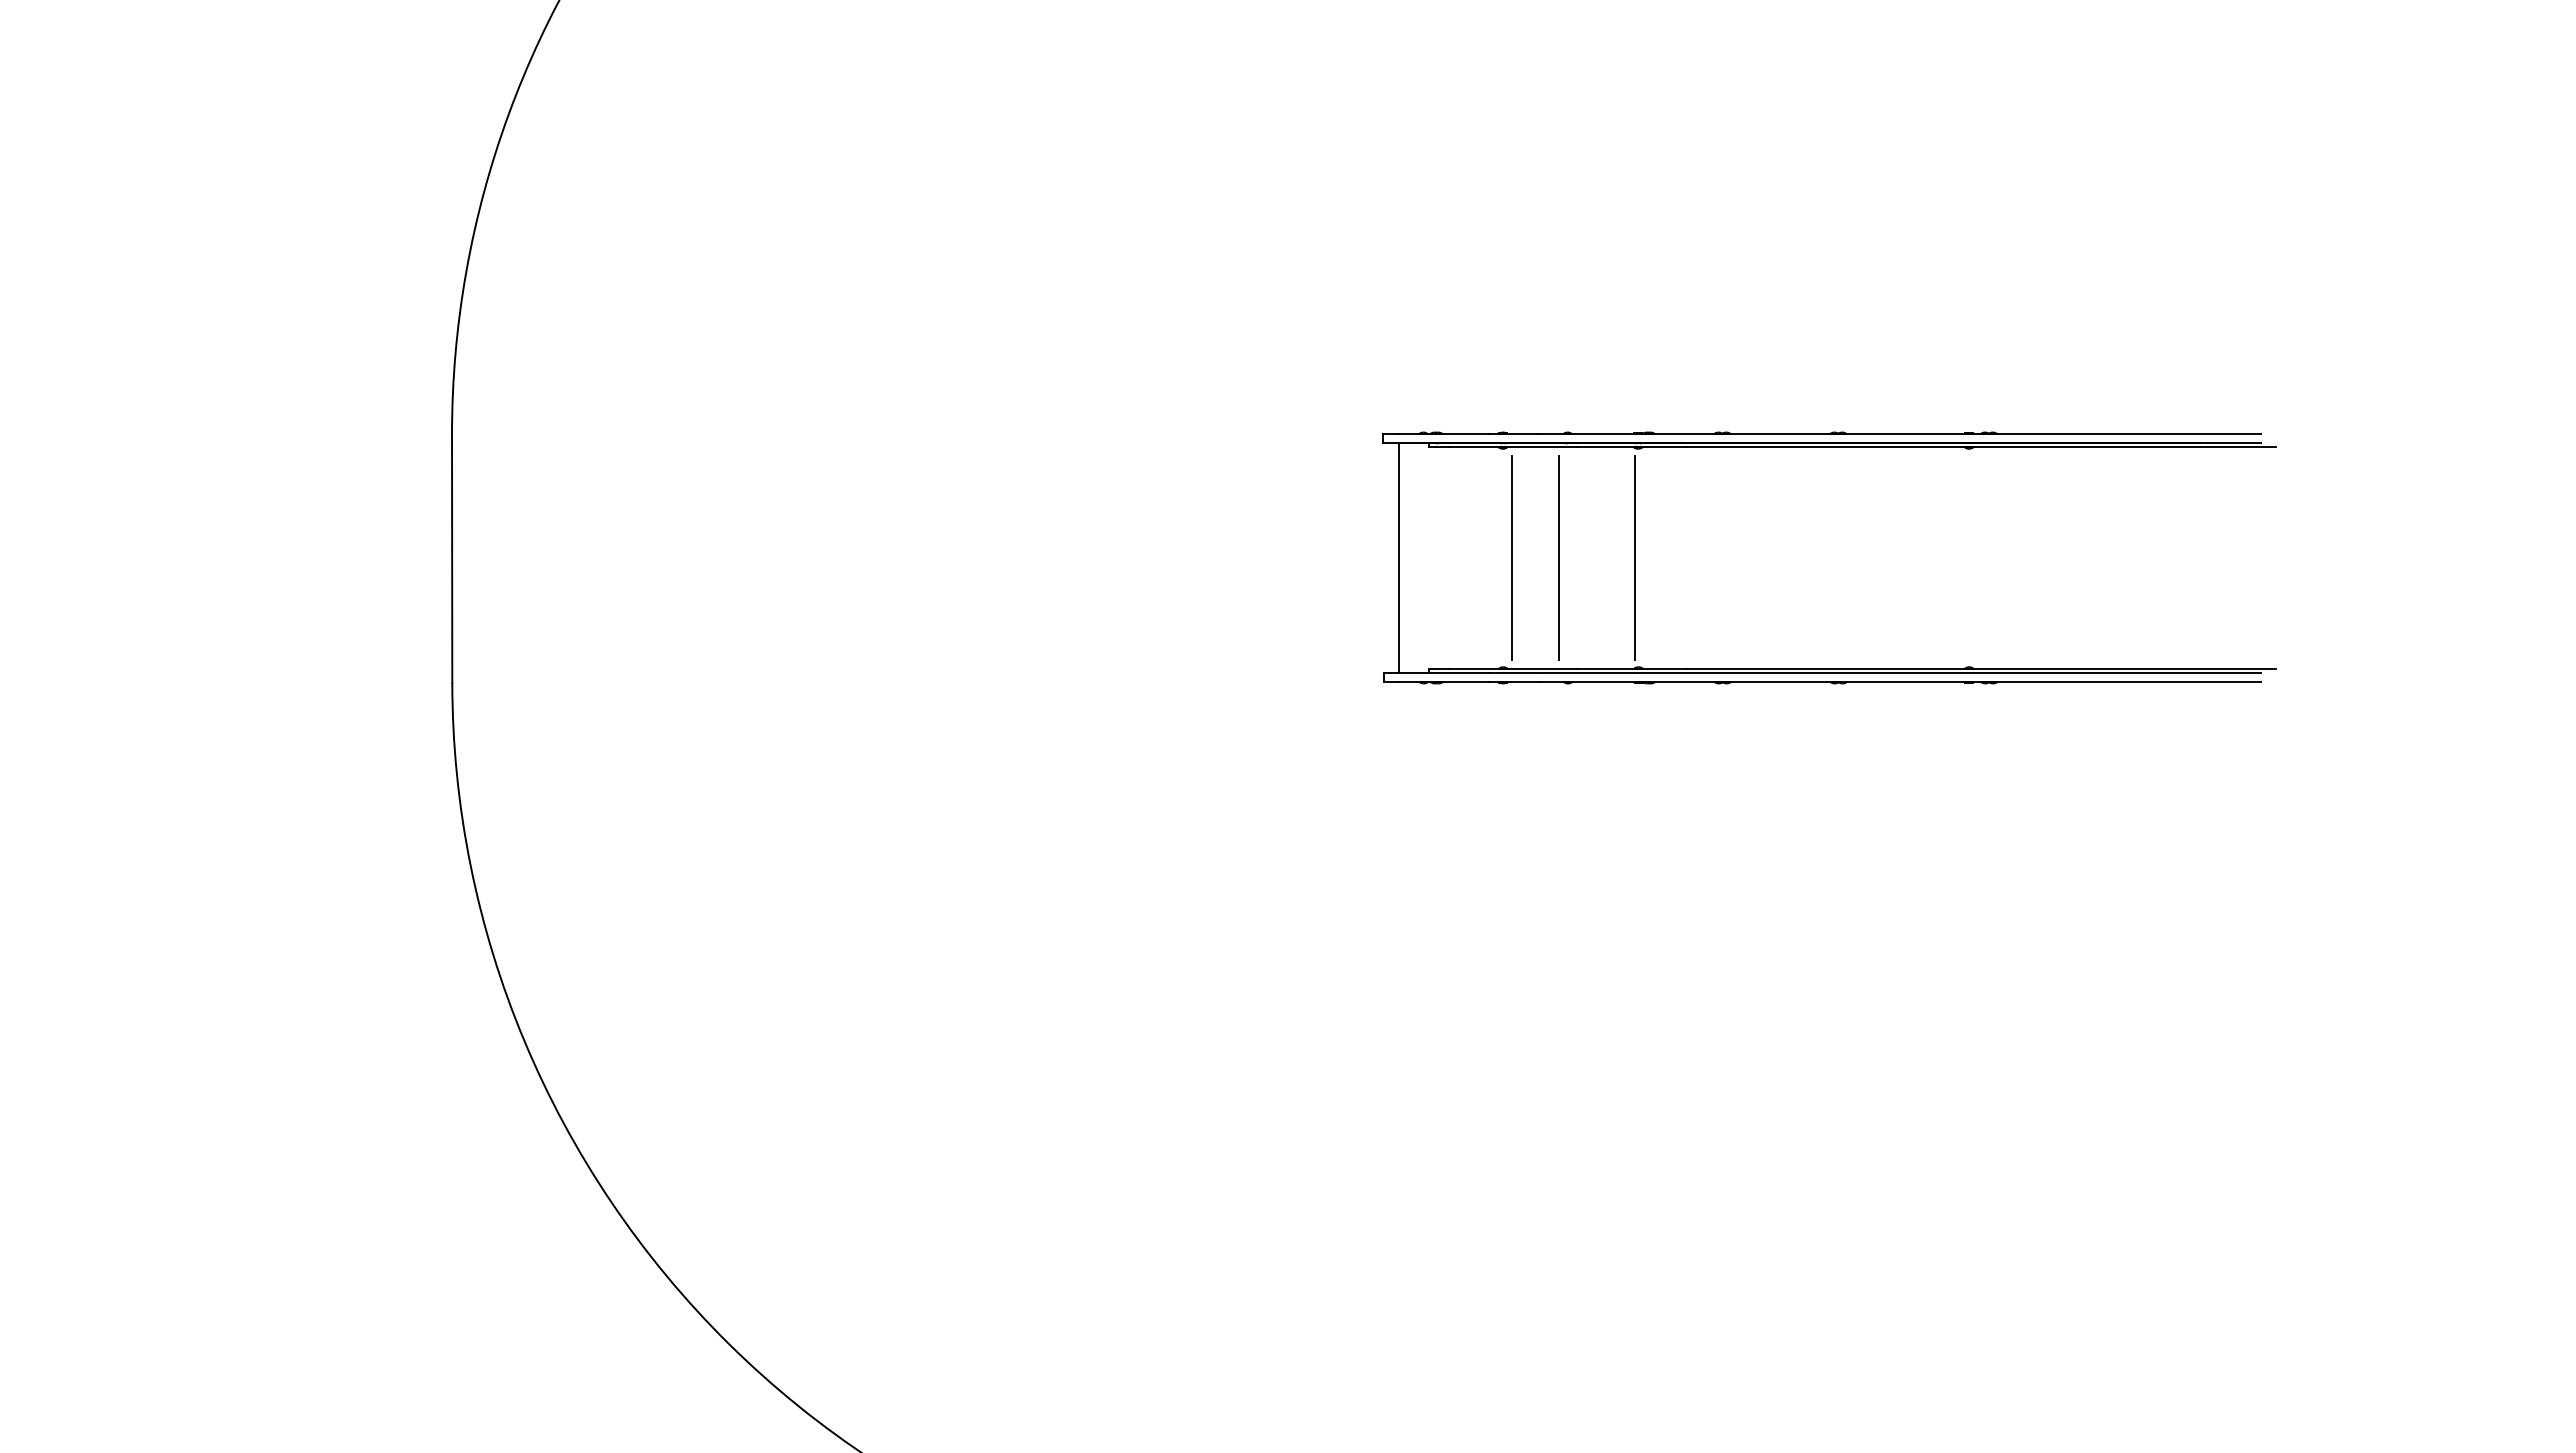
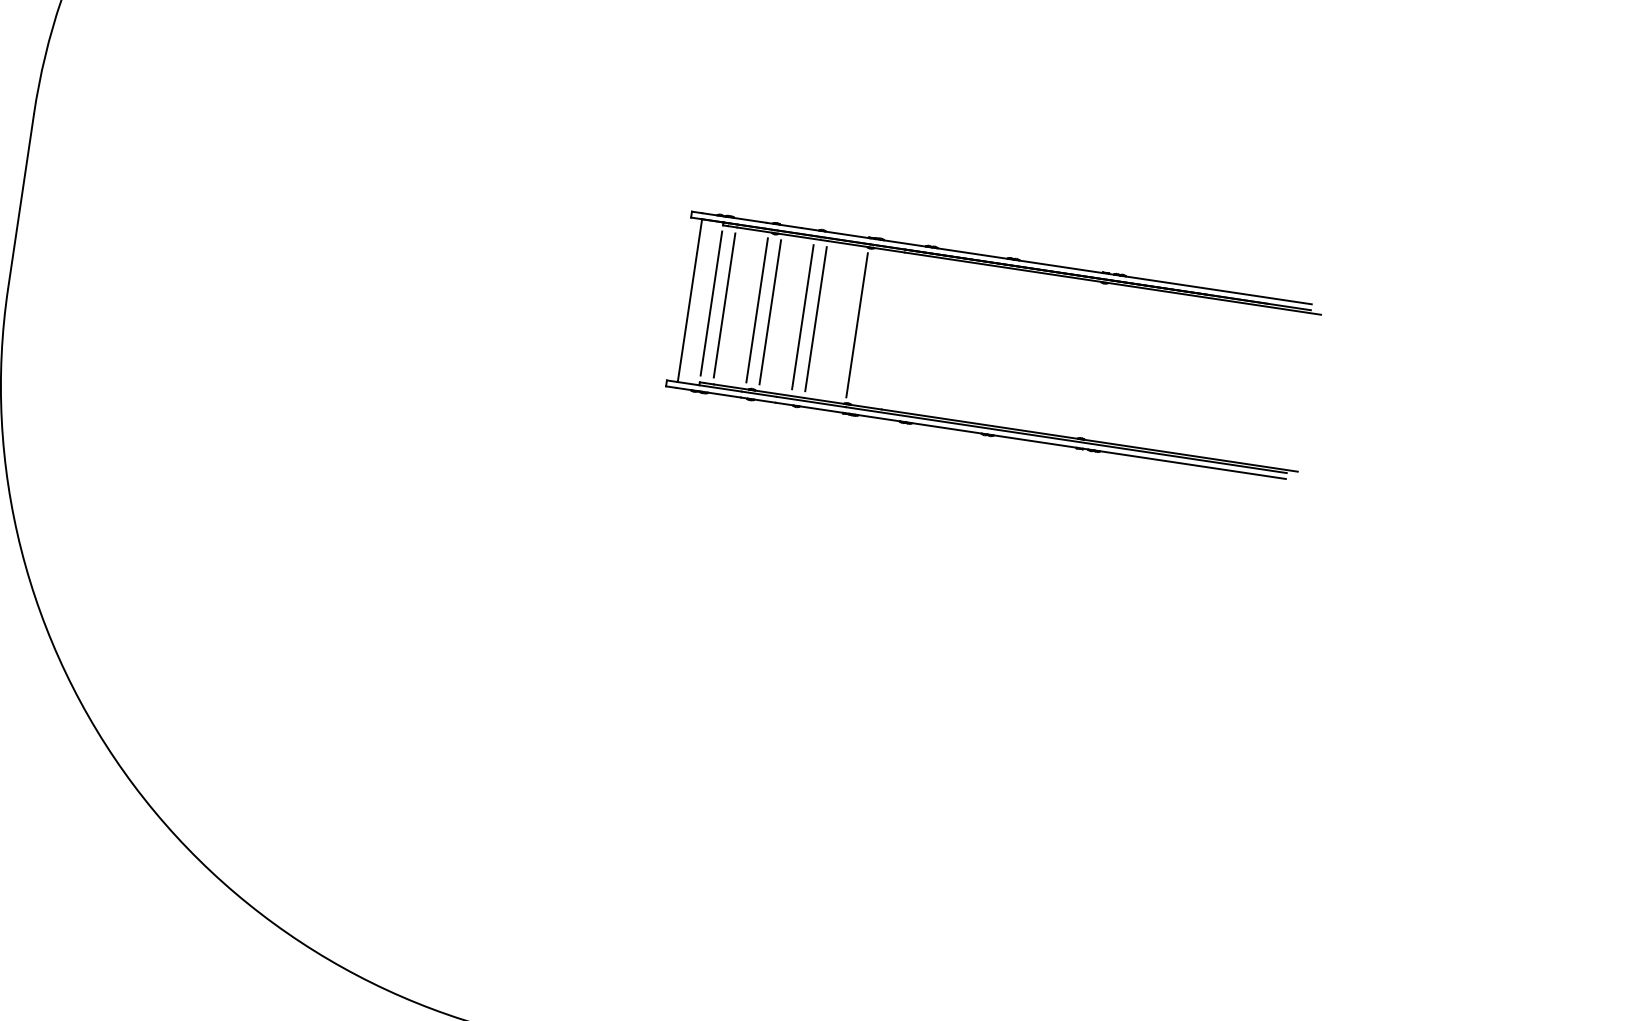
line: (1429, 557) -> (711, 303), added
line: (1447, 557) -> (724, 305), added
line: (1493, 557) -> (756, 310), added
line: (1577, 557) -> (816, 319), added

